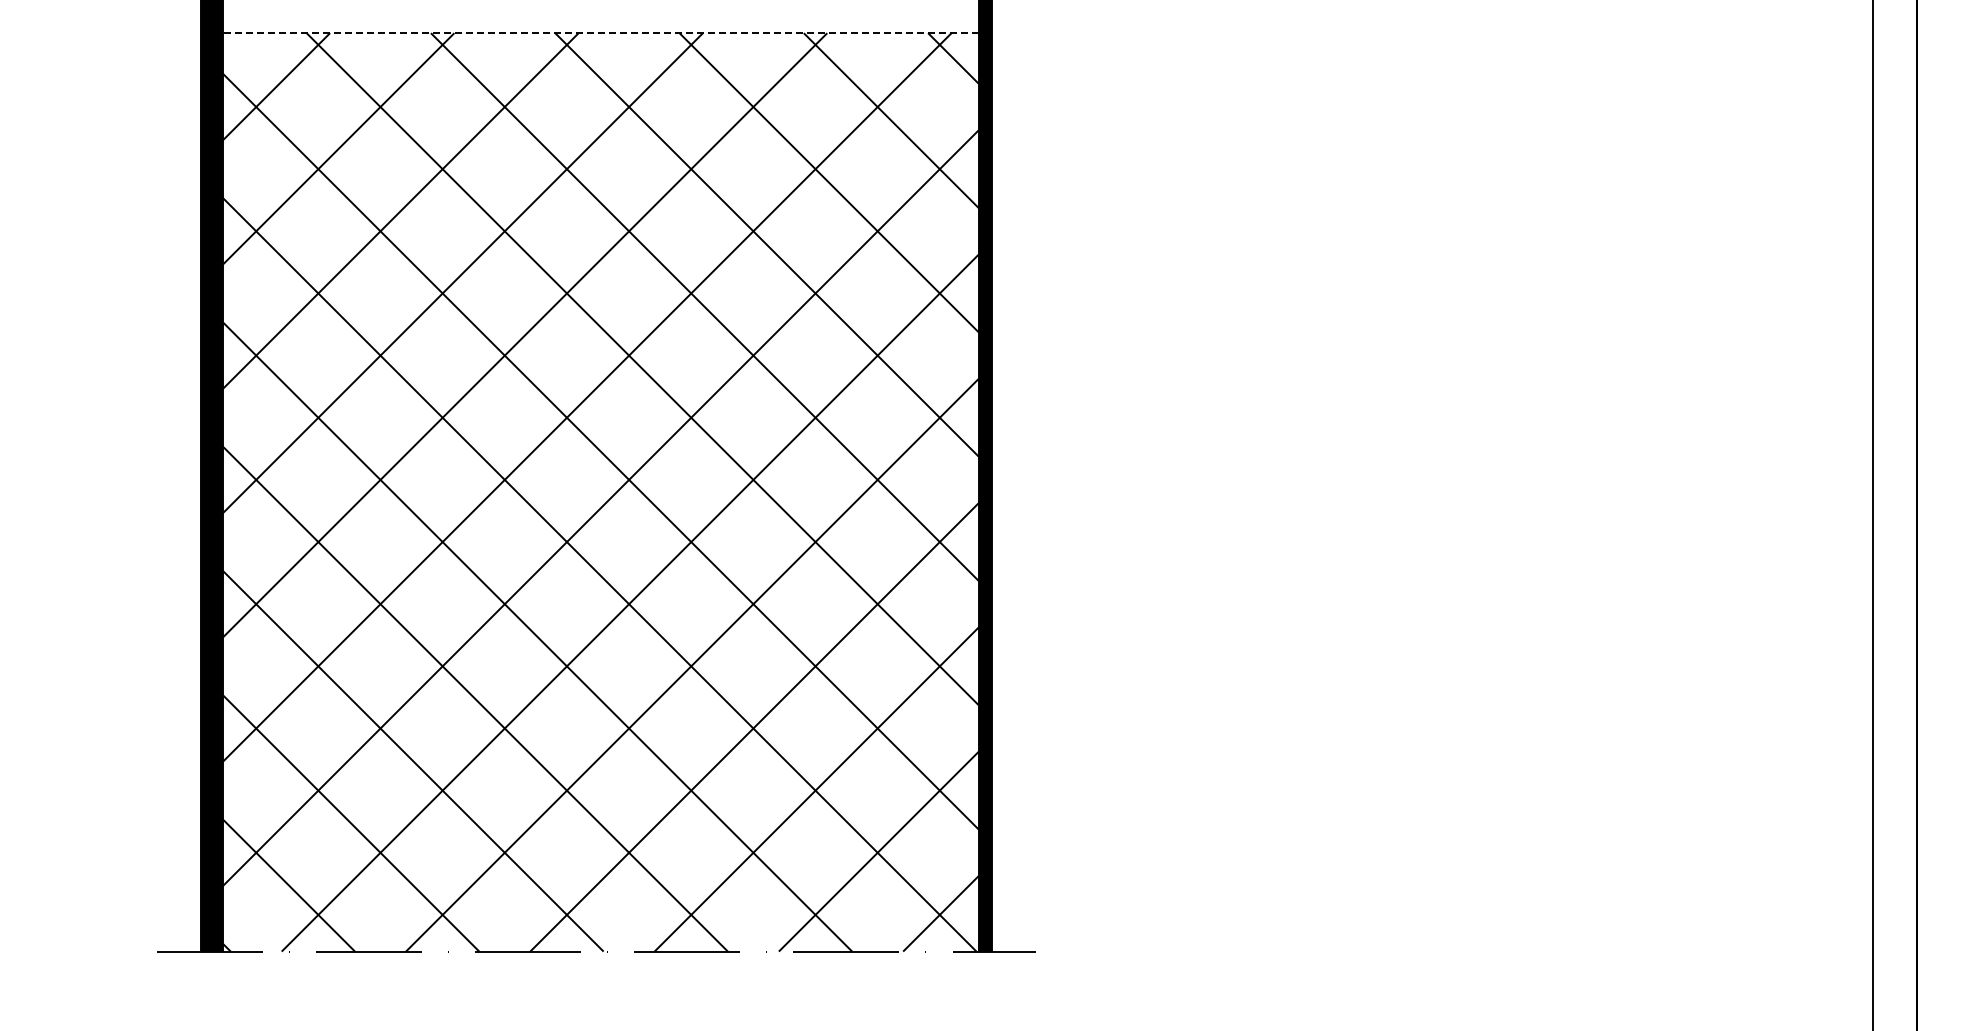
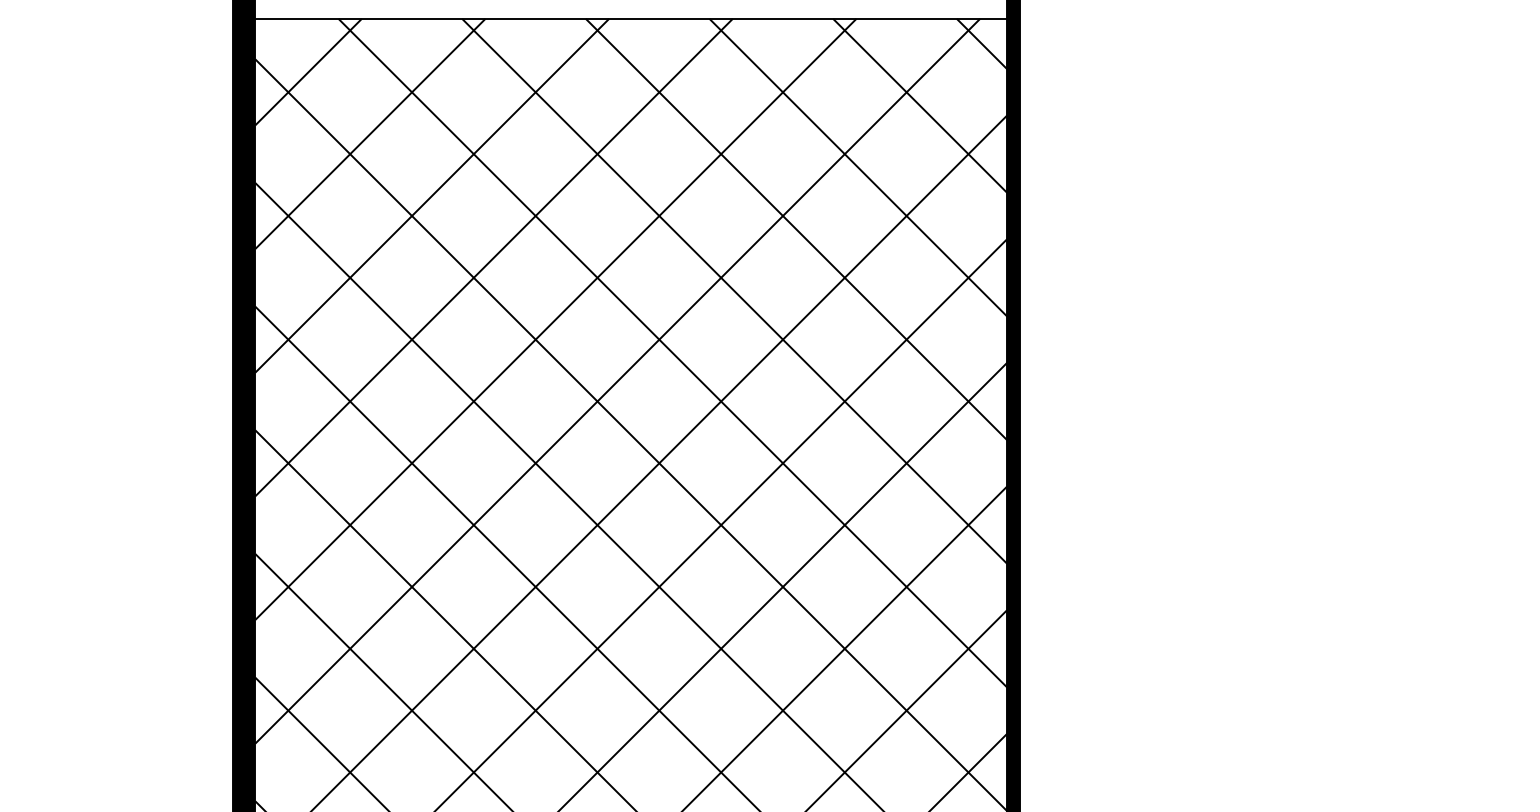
line: (600, 33) -> (630, 19), dashed -> solid

